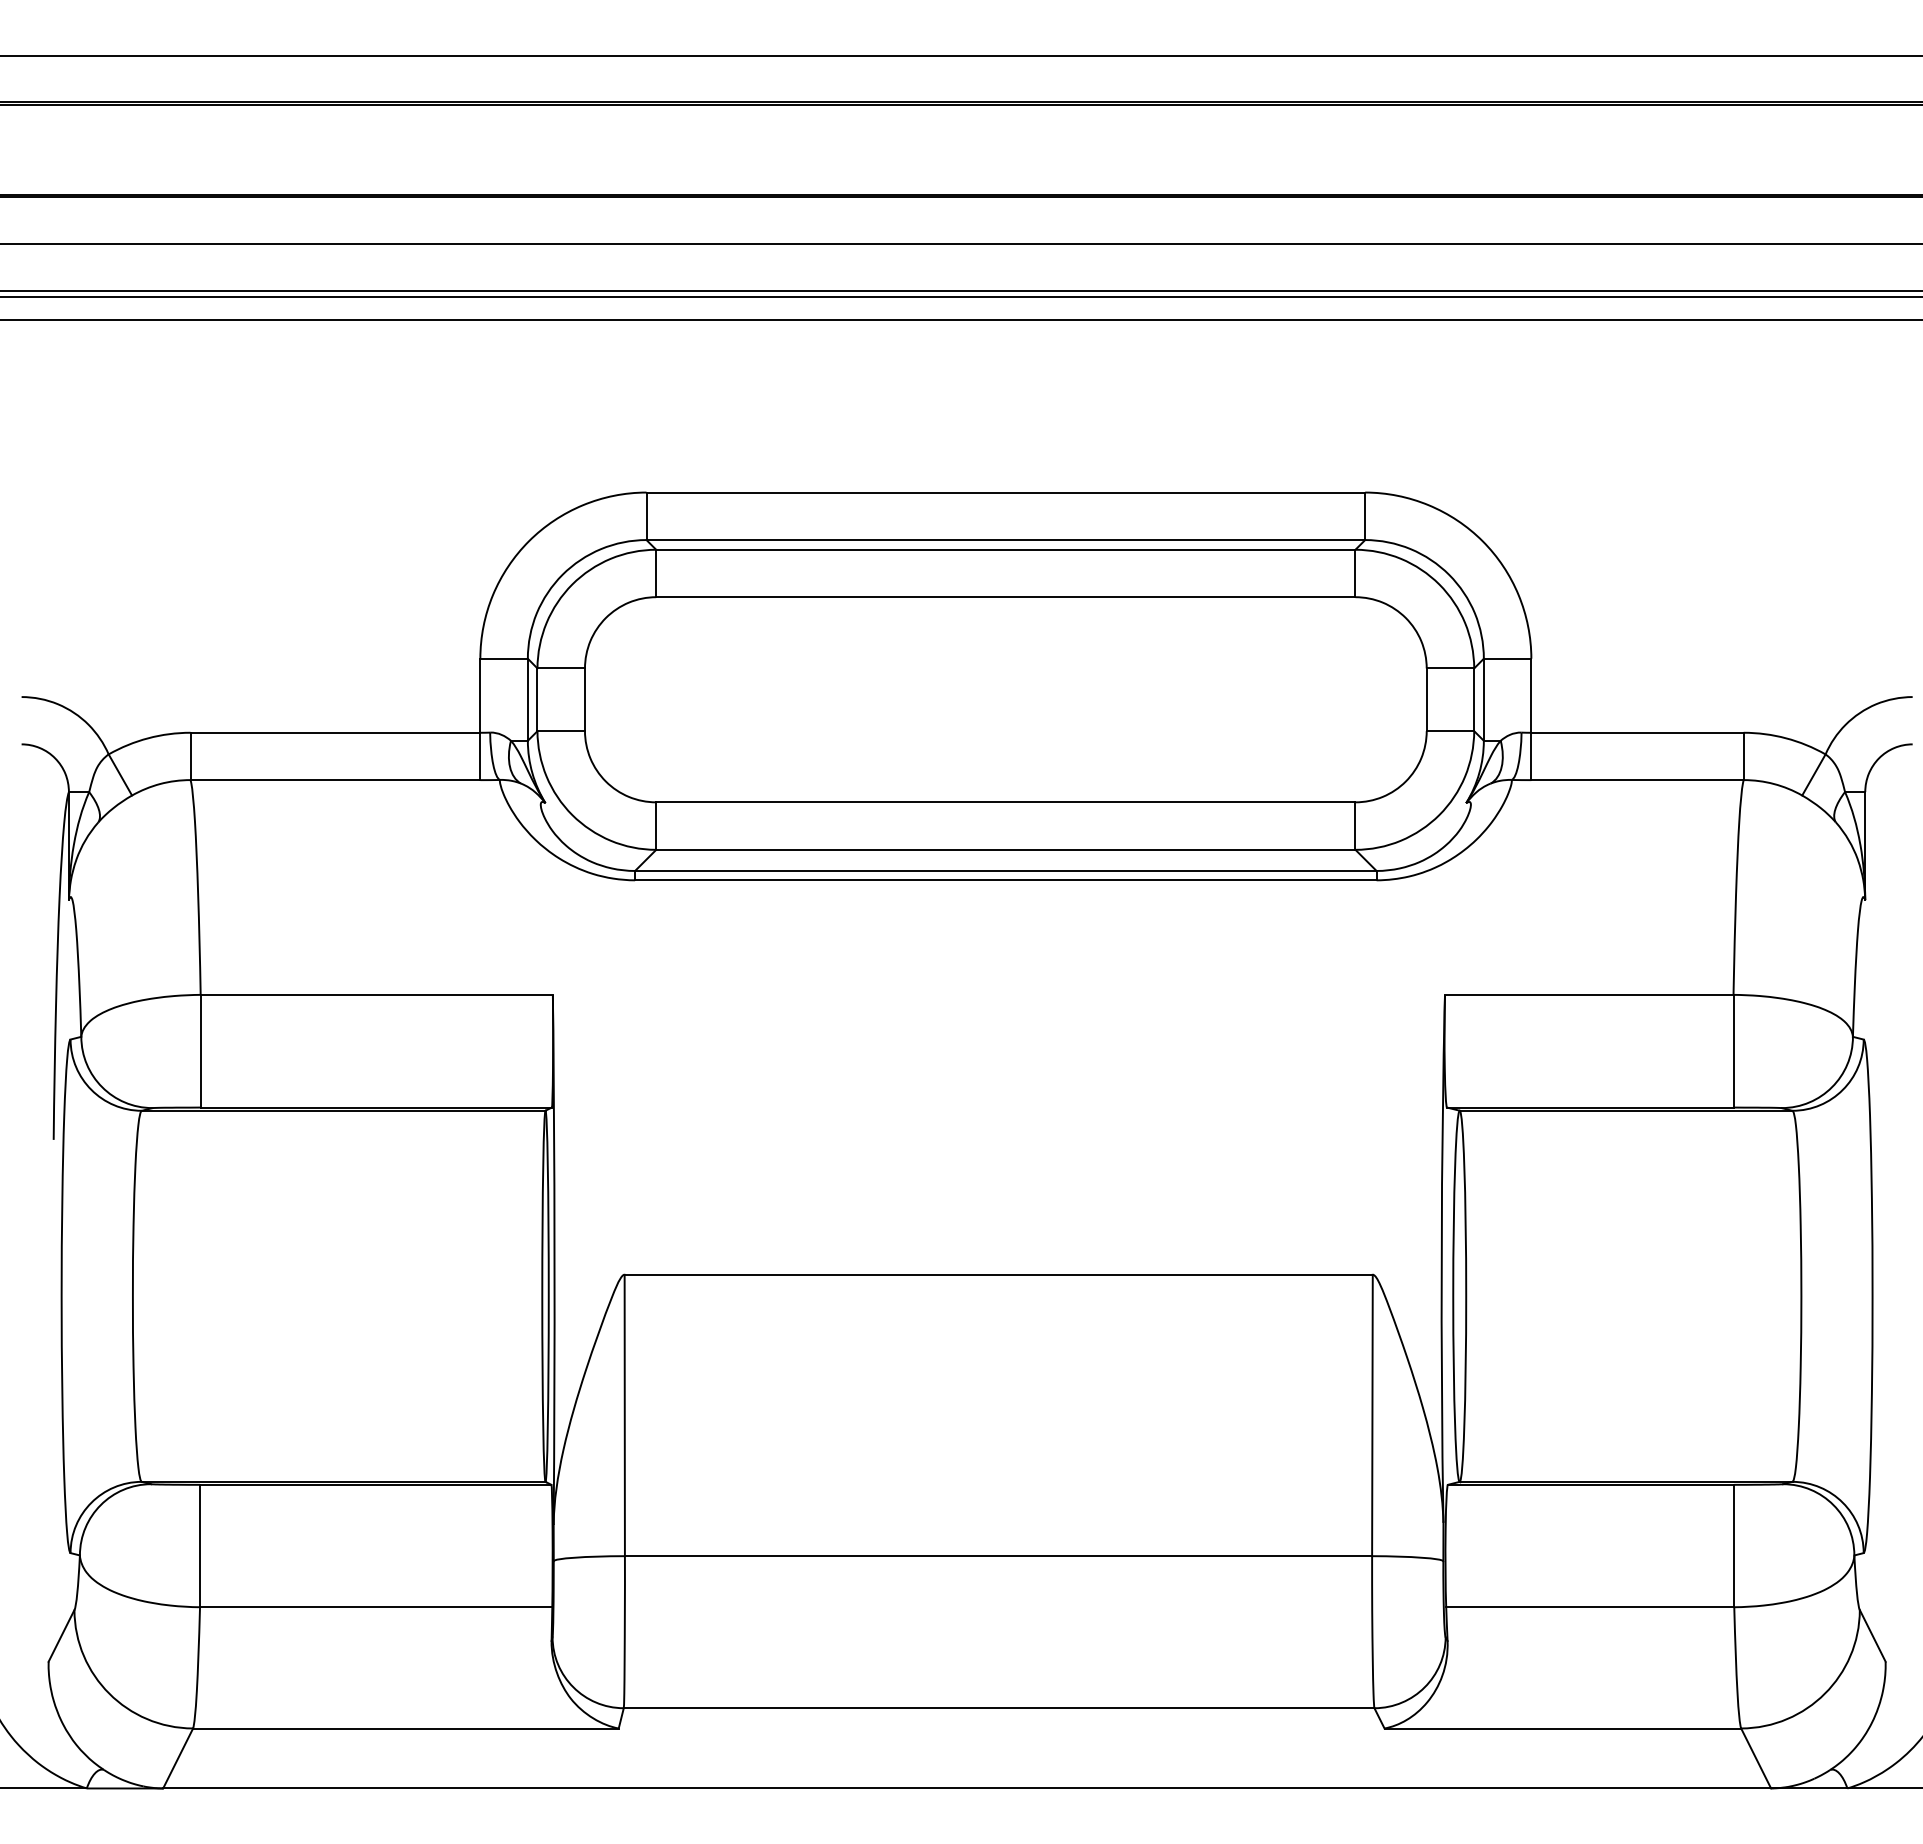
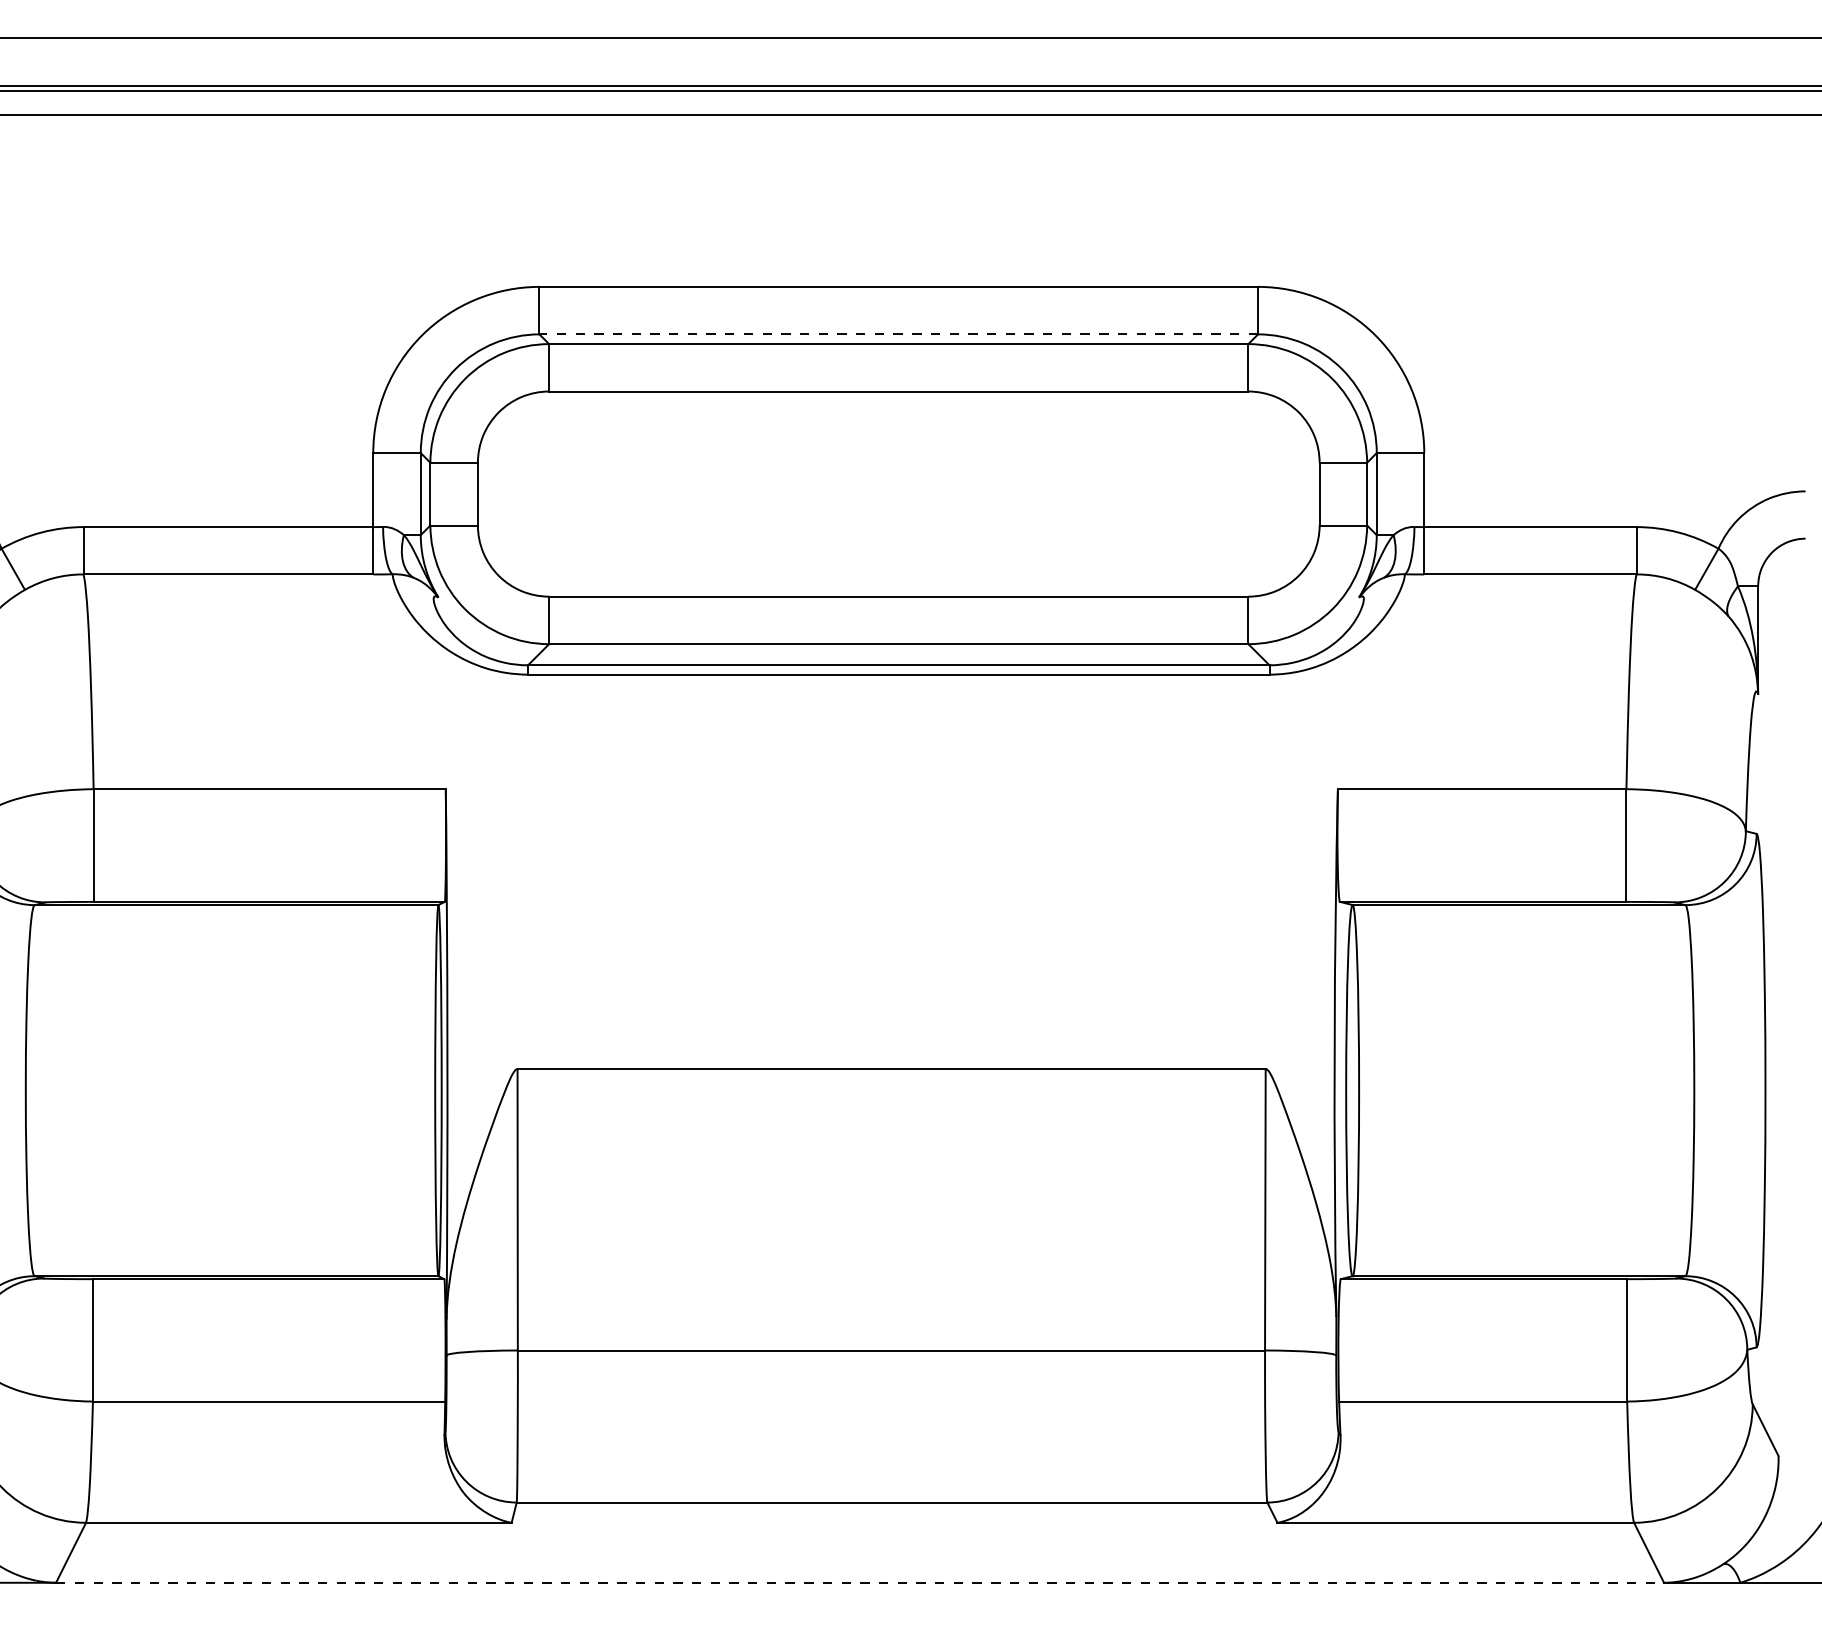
line: (1005, 540) -> (898, 334), solid -> dashed
line: (967, 1788) -> (860, 1582), solid -> dashed

